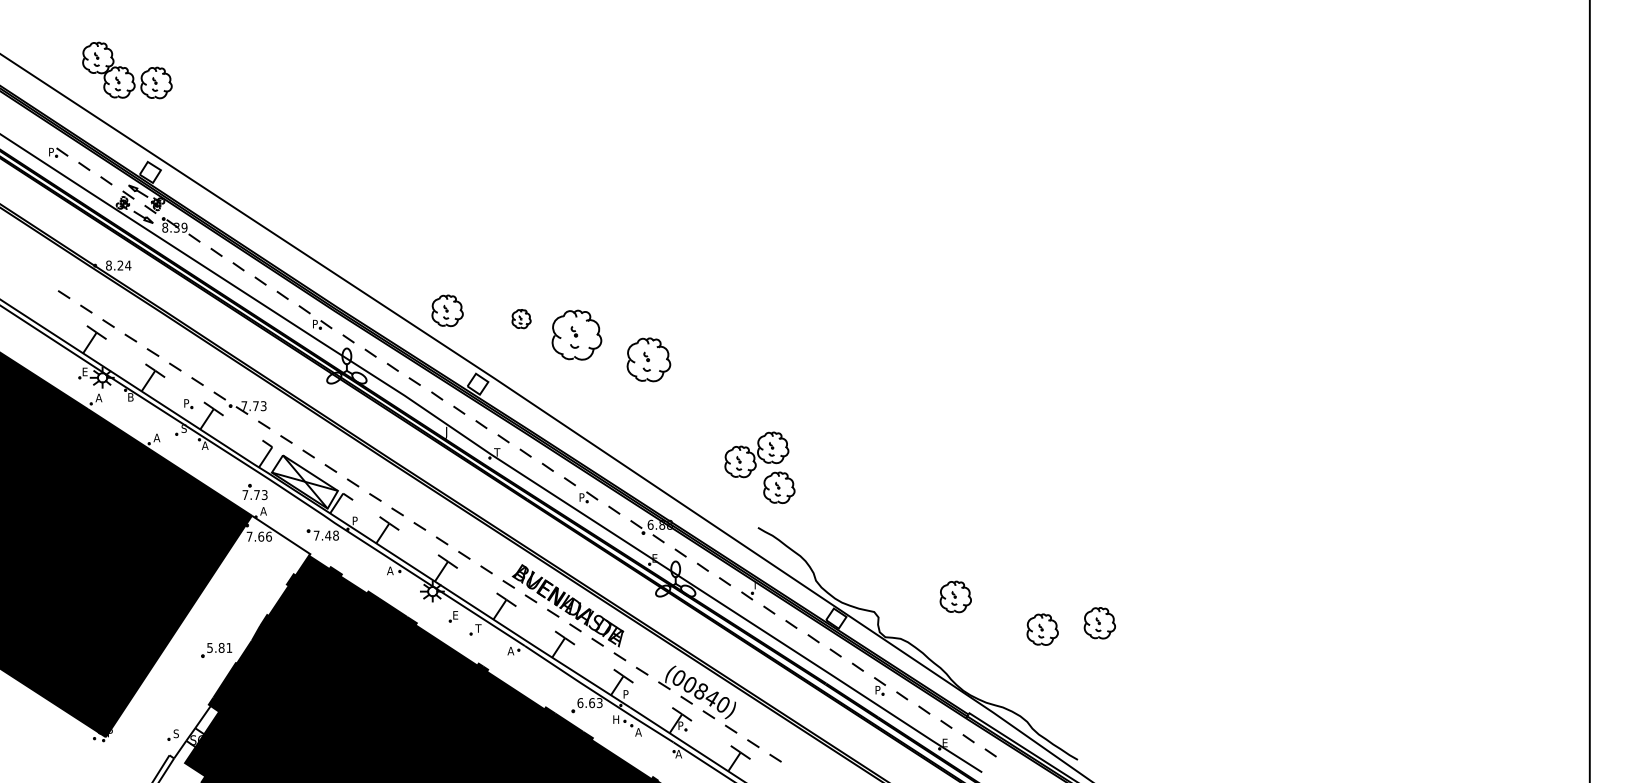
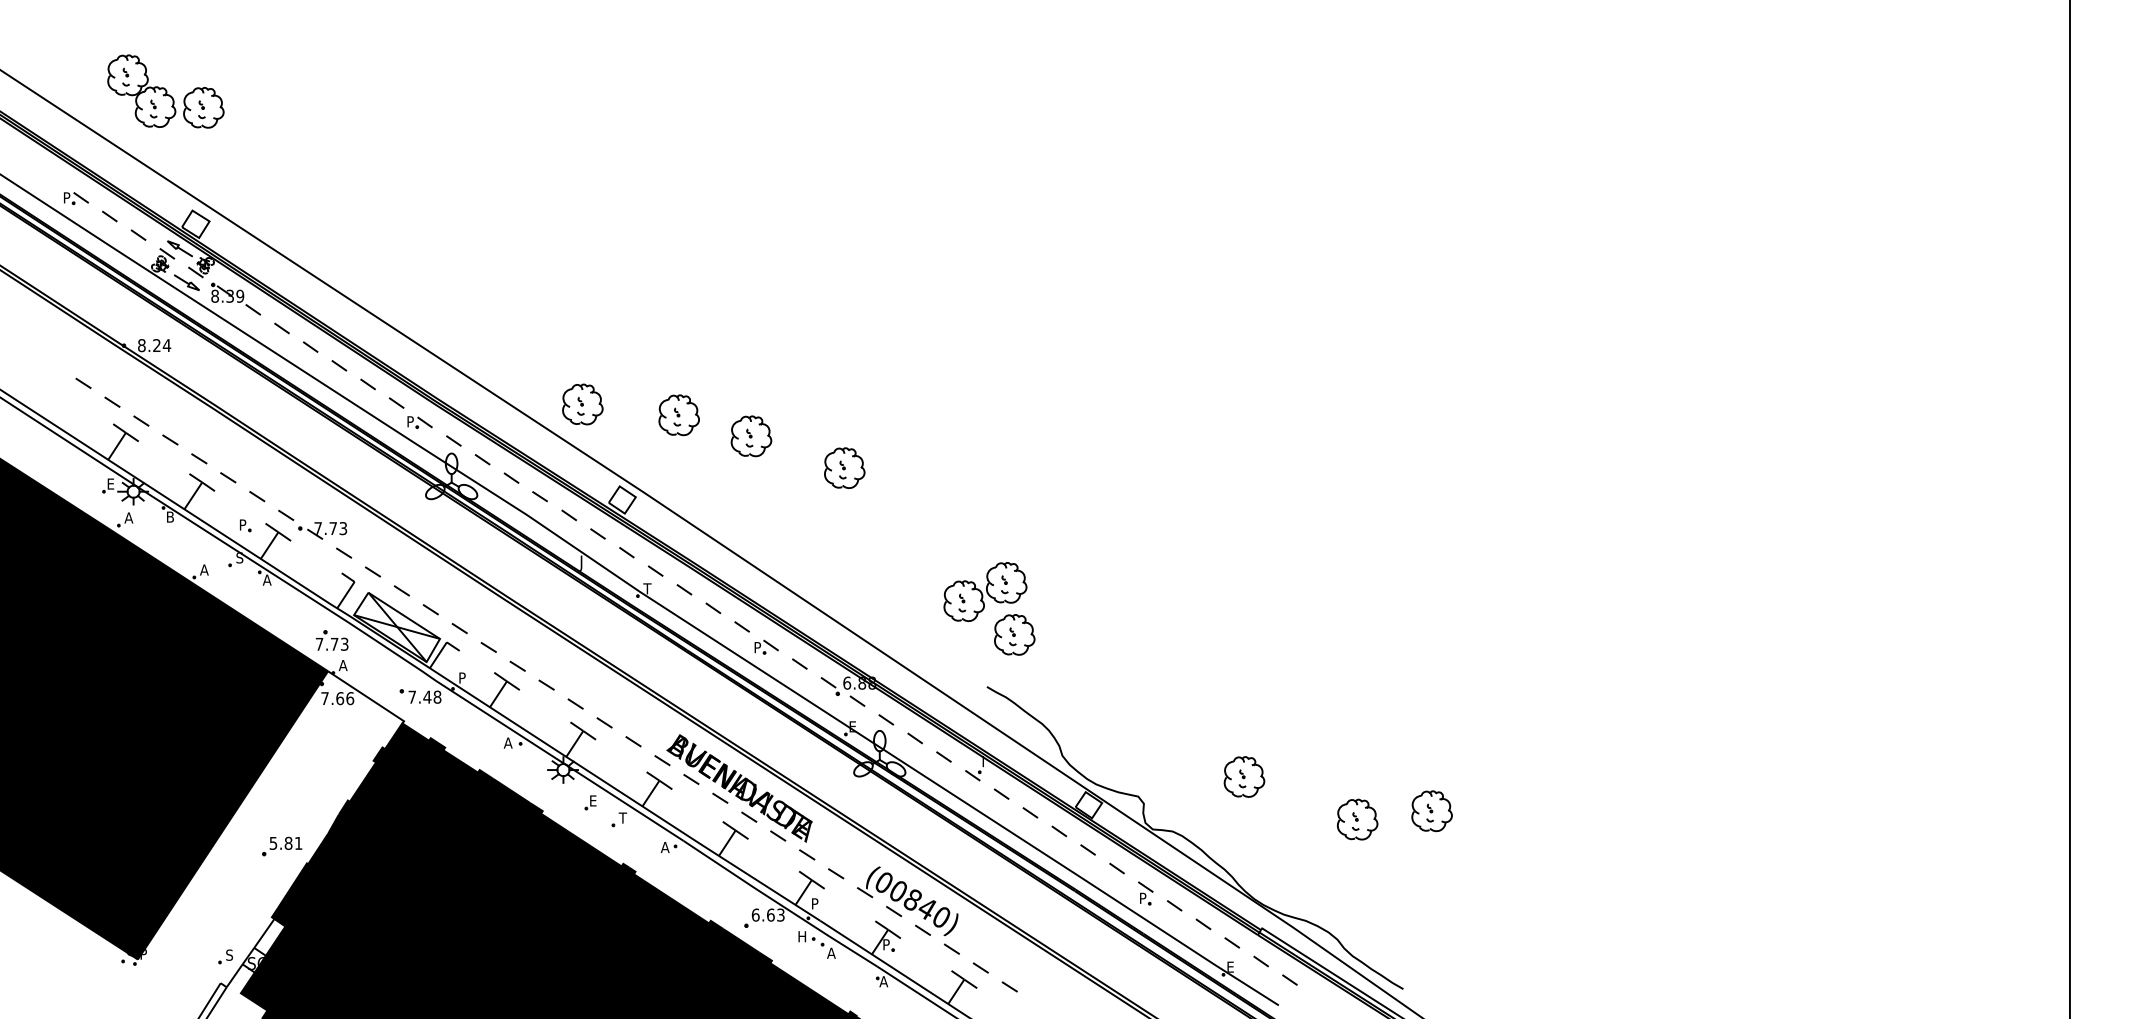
part: (521, 318) -> (679, 414), size x1.67
part: (577, 335) -> (751, 436), size x0.62
part: (648, 359) -> (844, 467), size x0.71

